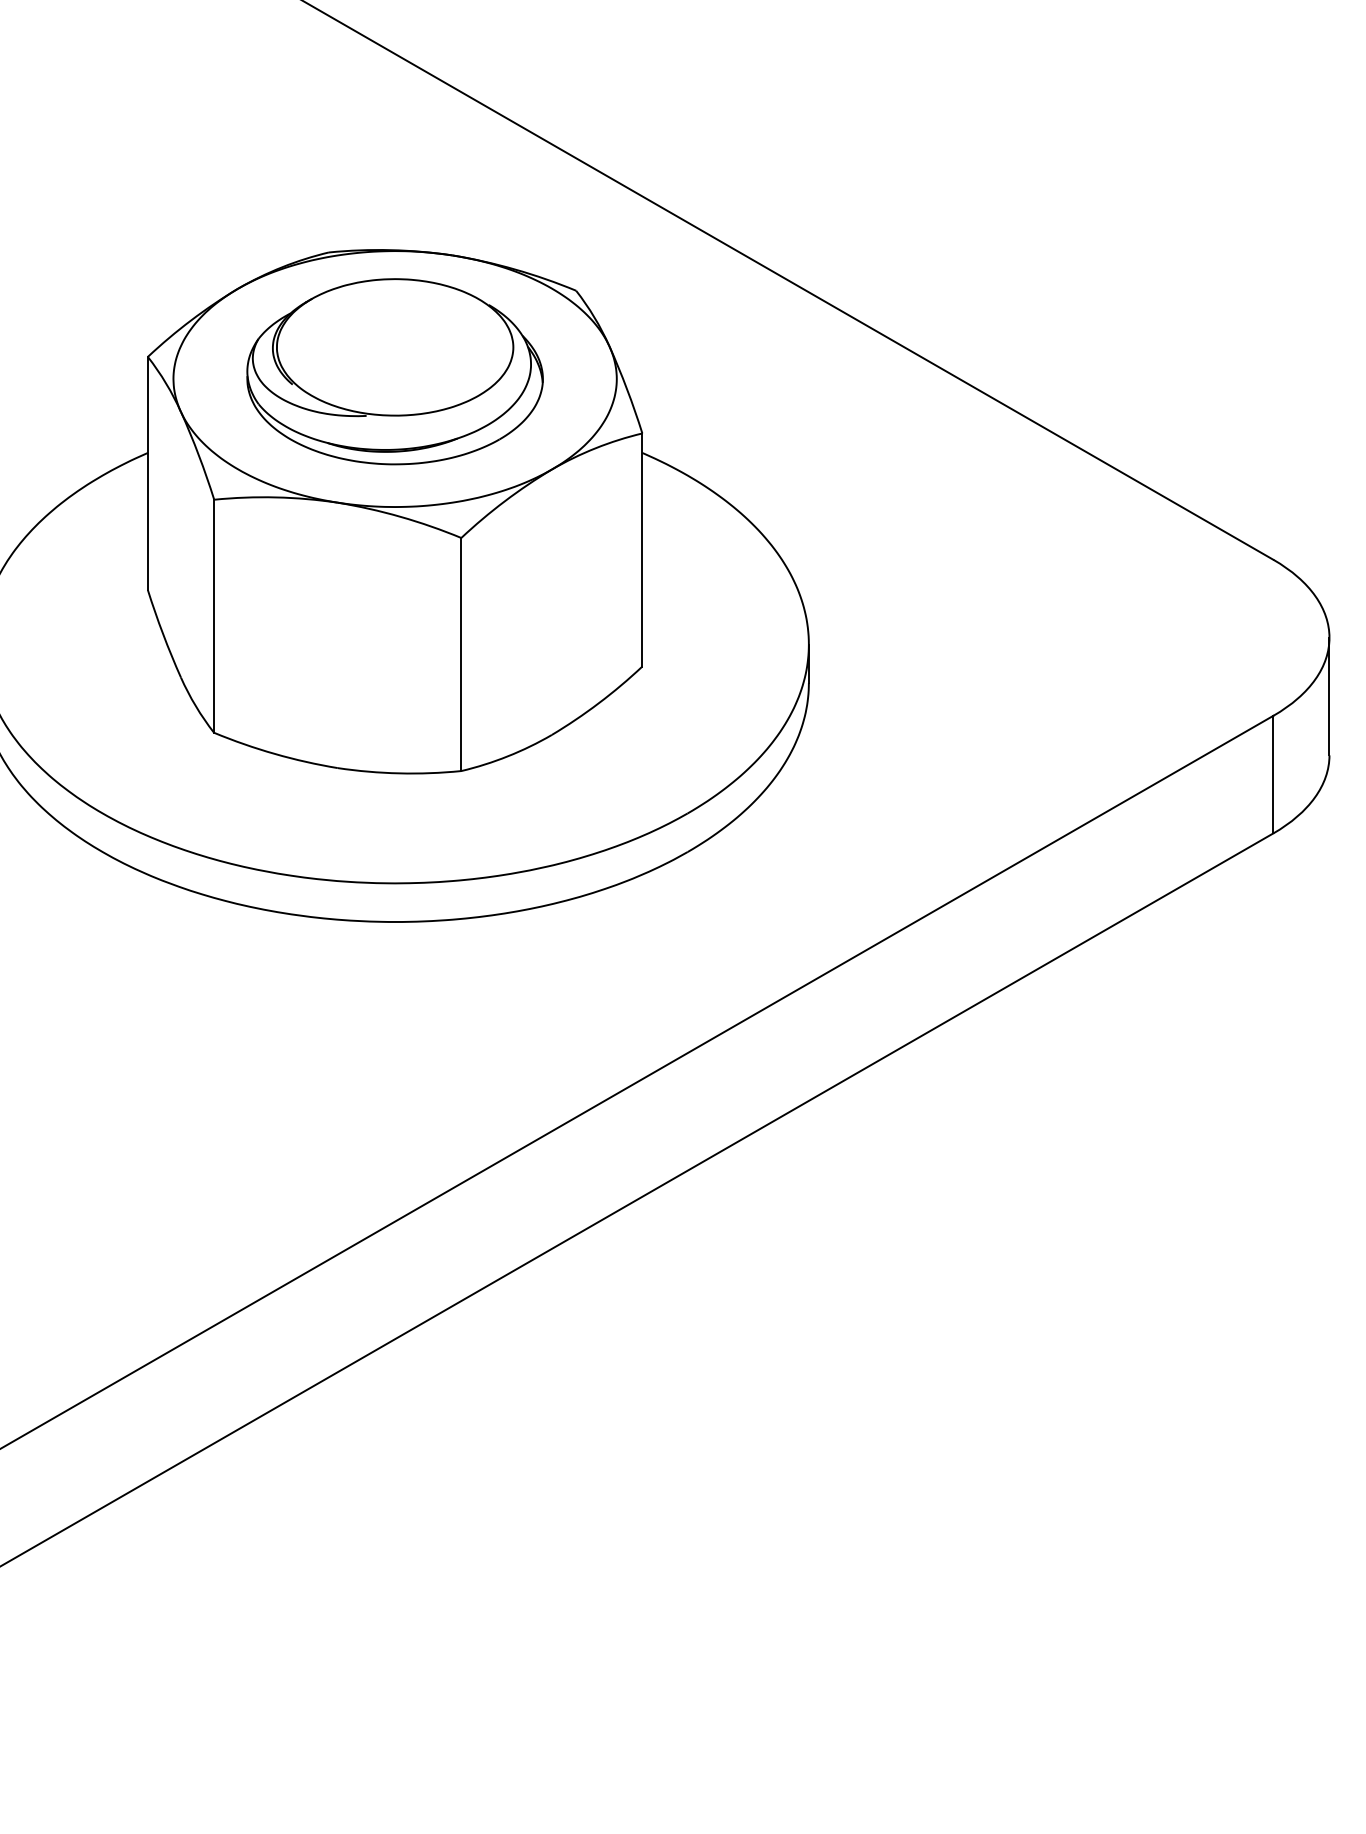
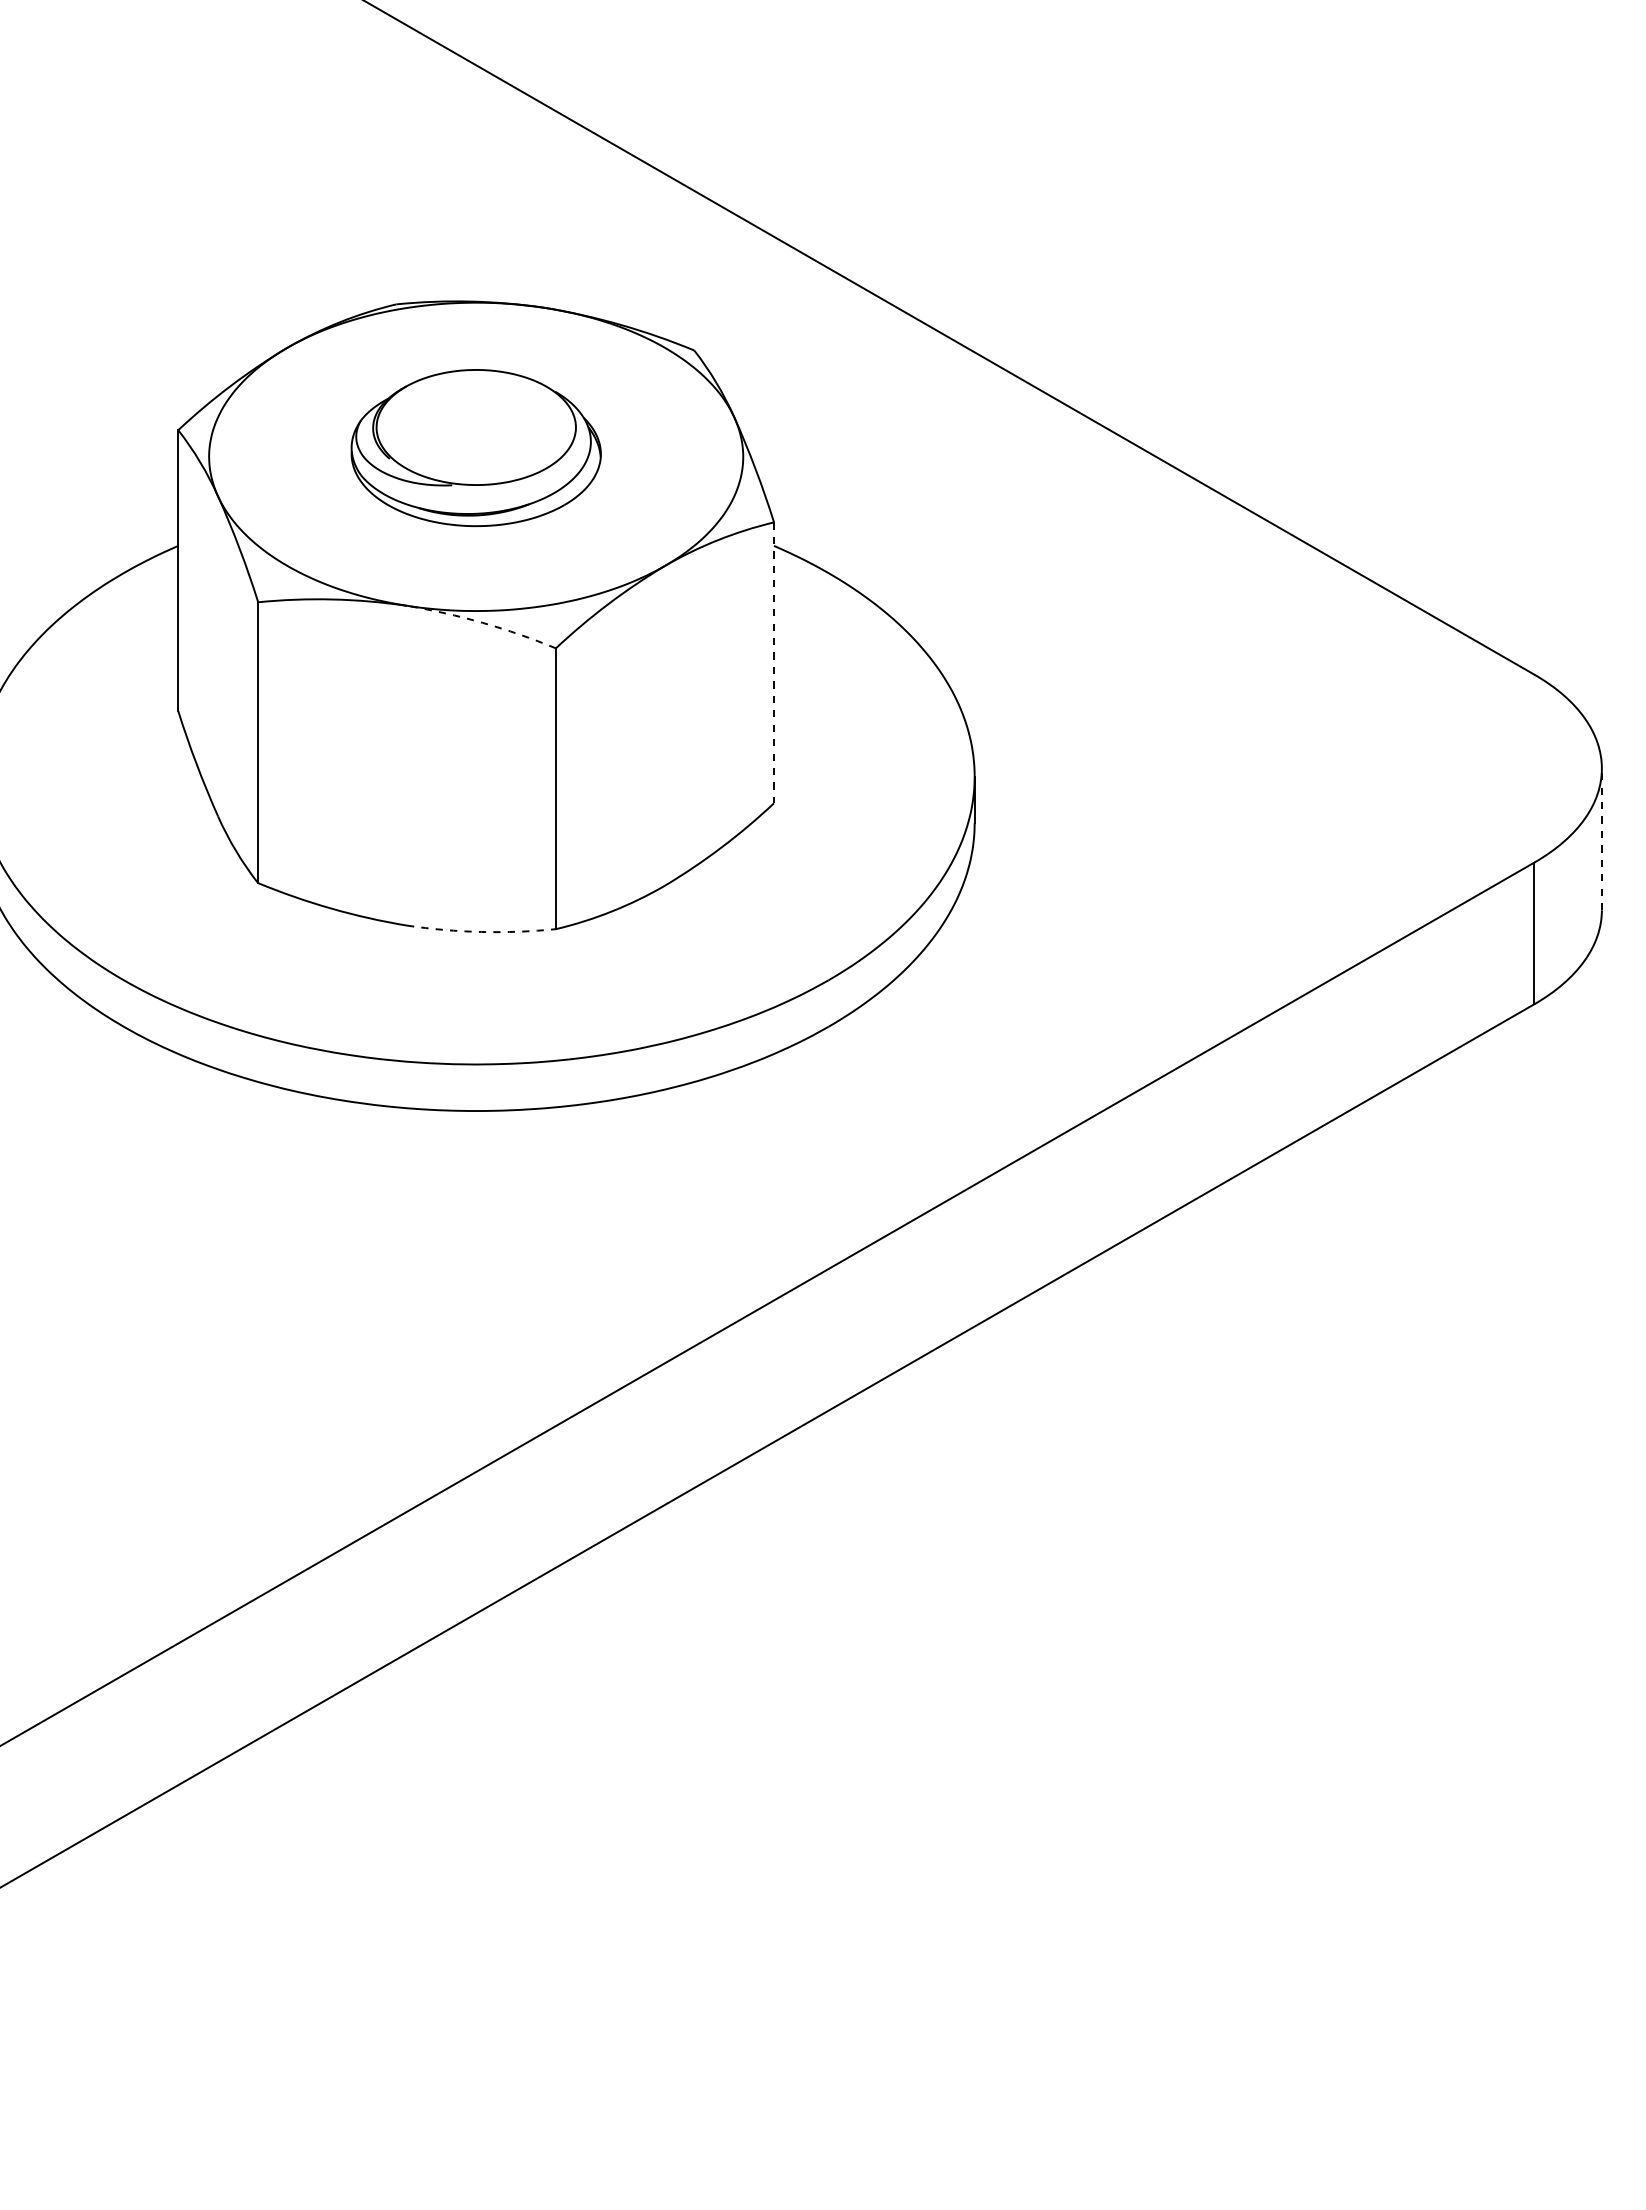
part: (395, 371) -> (476, 447), size x0.7
arc: (400, 516) -> (482, 622), solid -> dashed
line: (642, 550) -> (774, 663), solid -> dashed
line: (1329, 696) -> (1601, 839), solid -> dashed
arc: (399, 772) -> (481, 931), solid -> dashed

